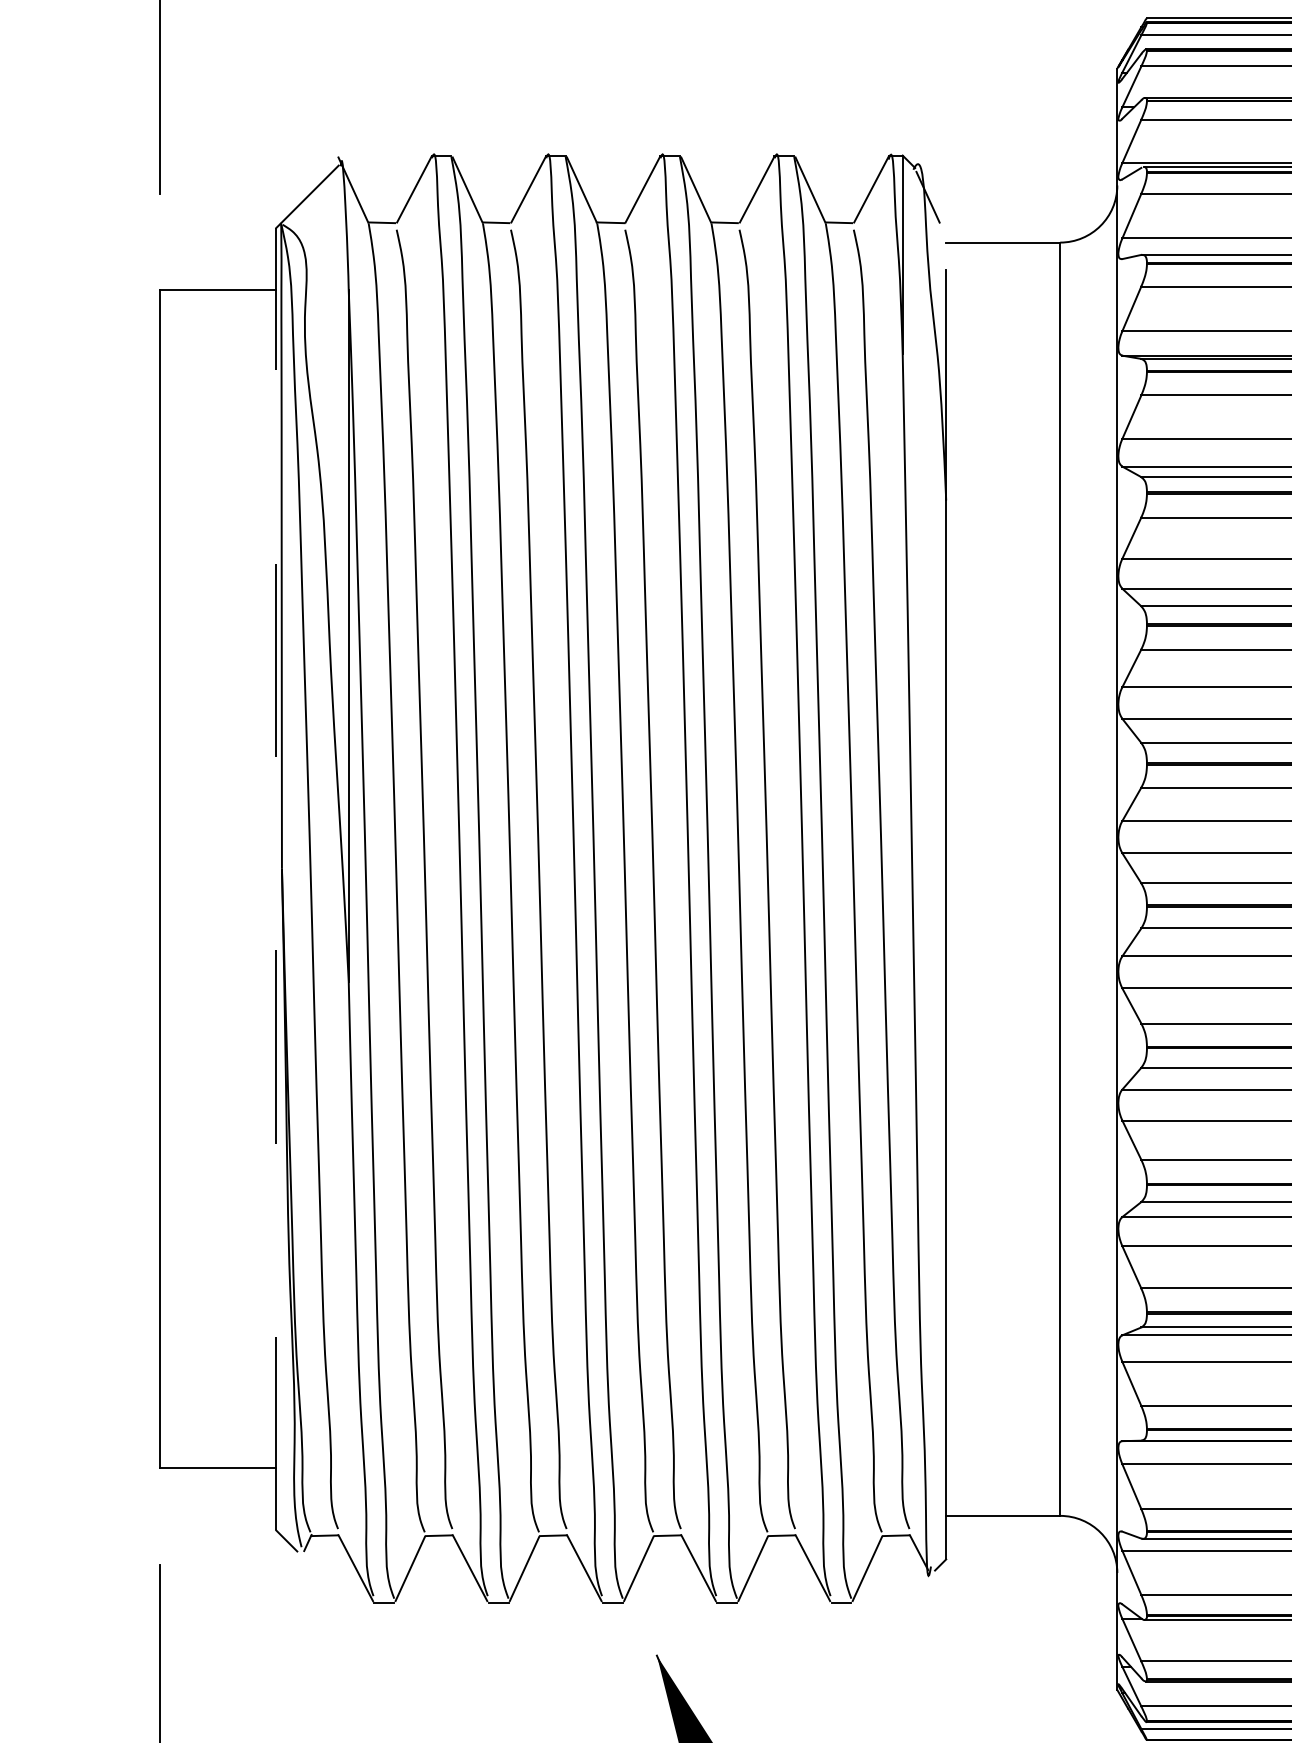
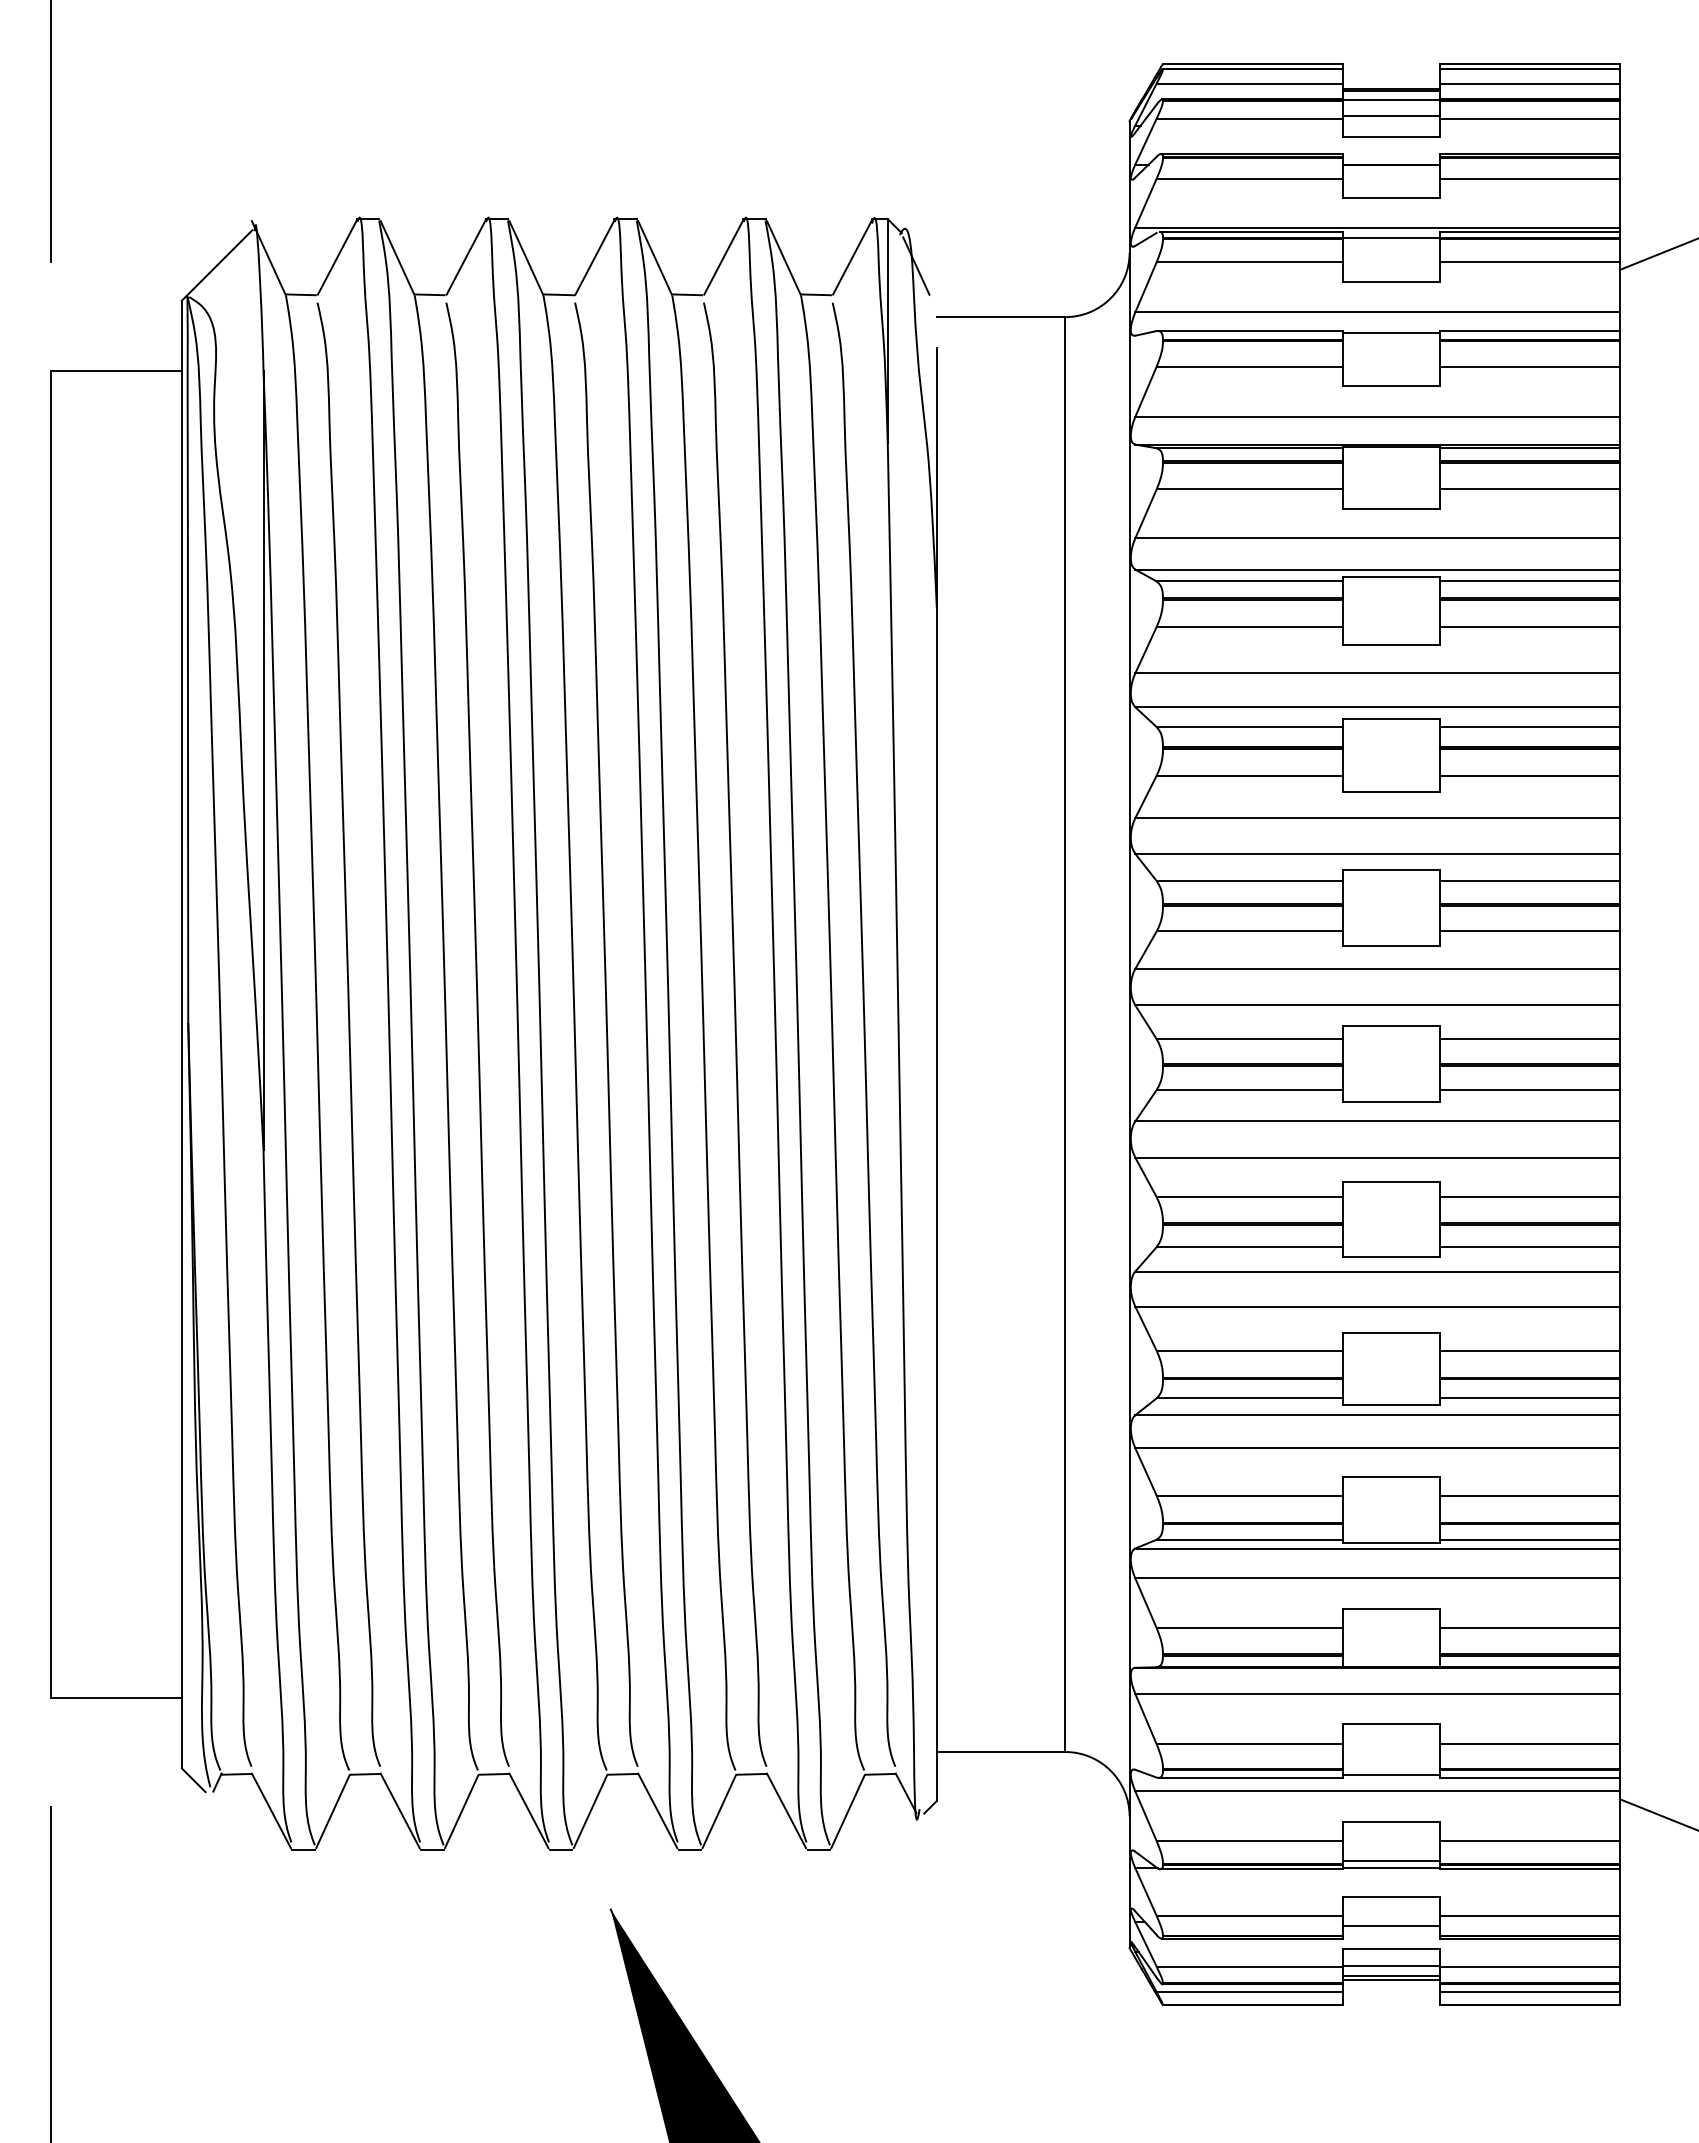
line: (275, 879) -> (181, 1034), dashed -> solid

